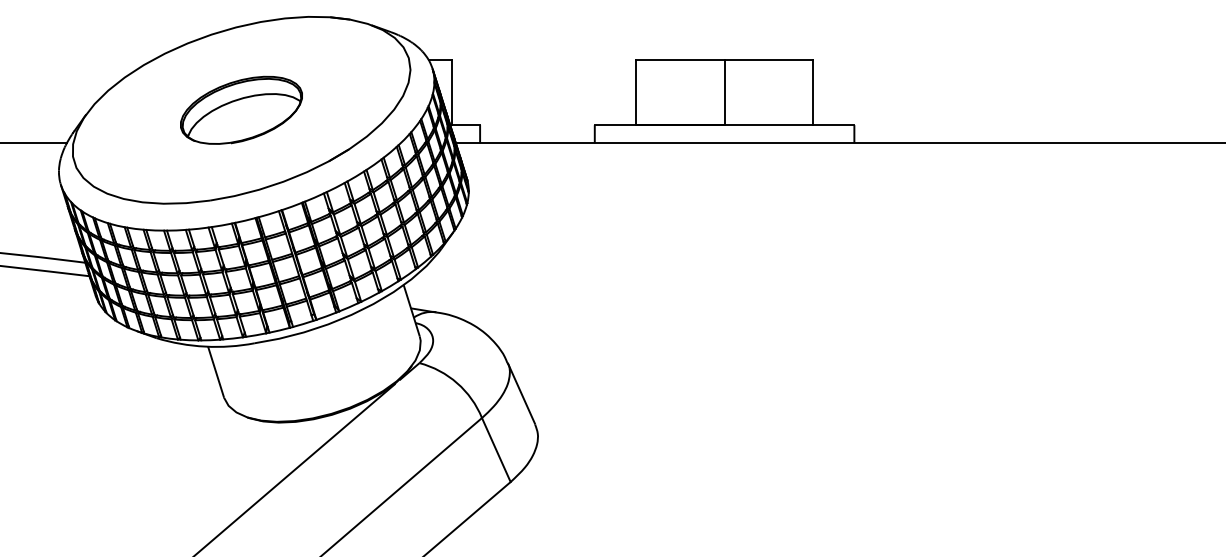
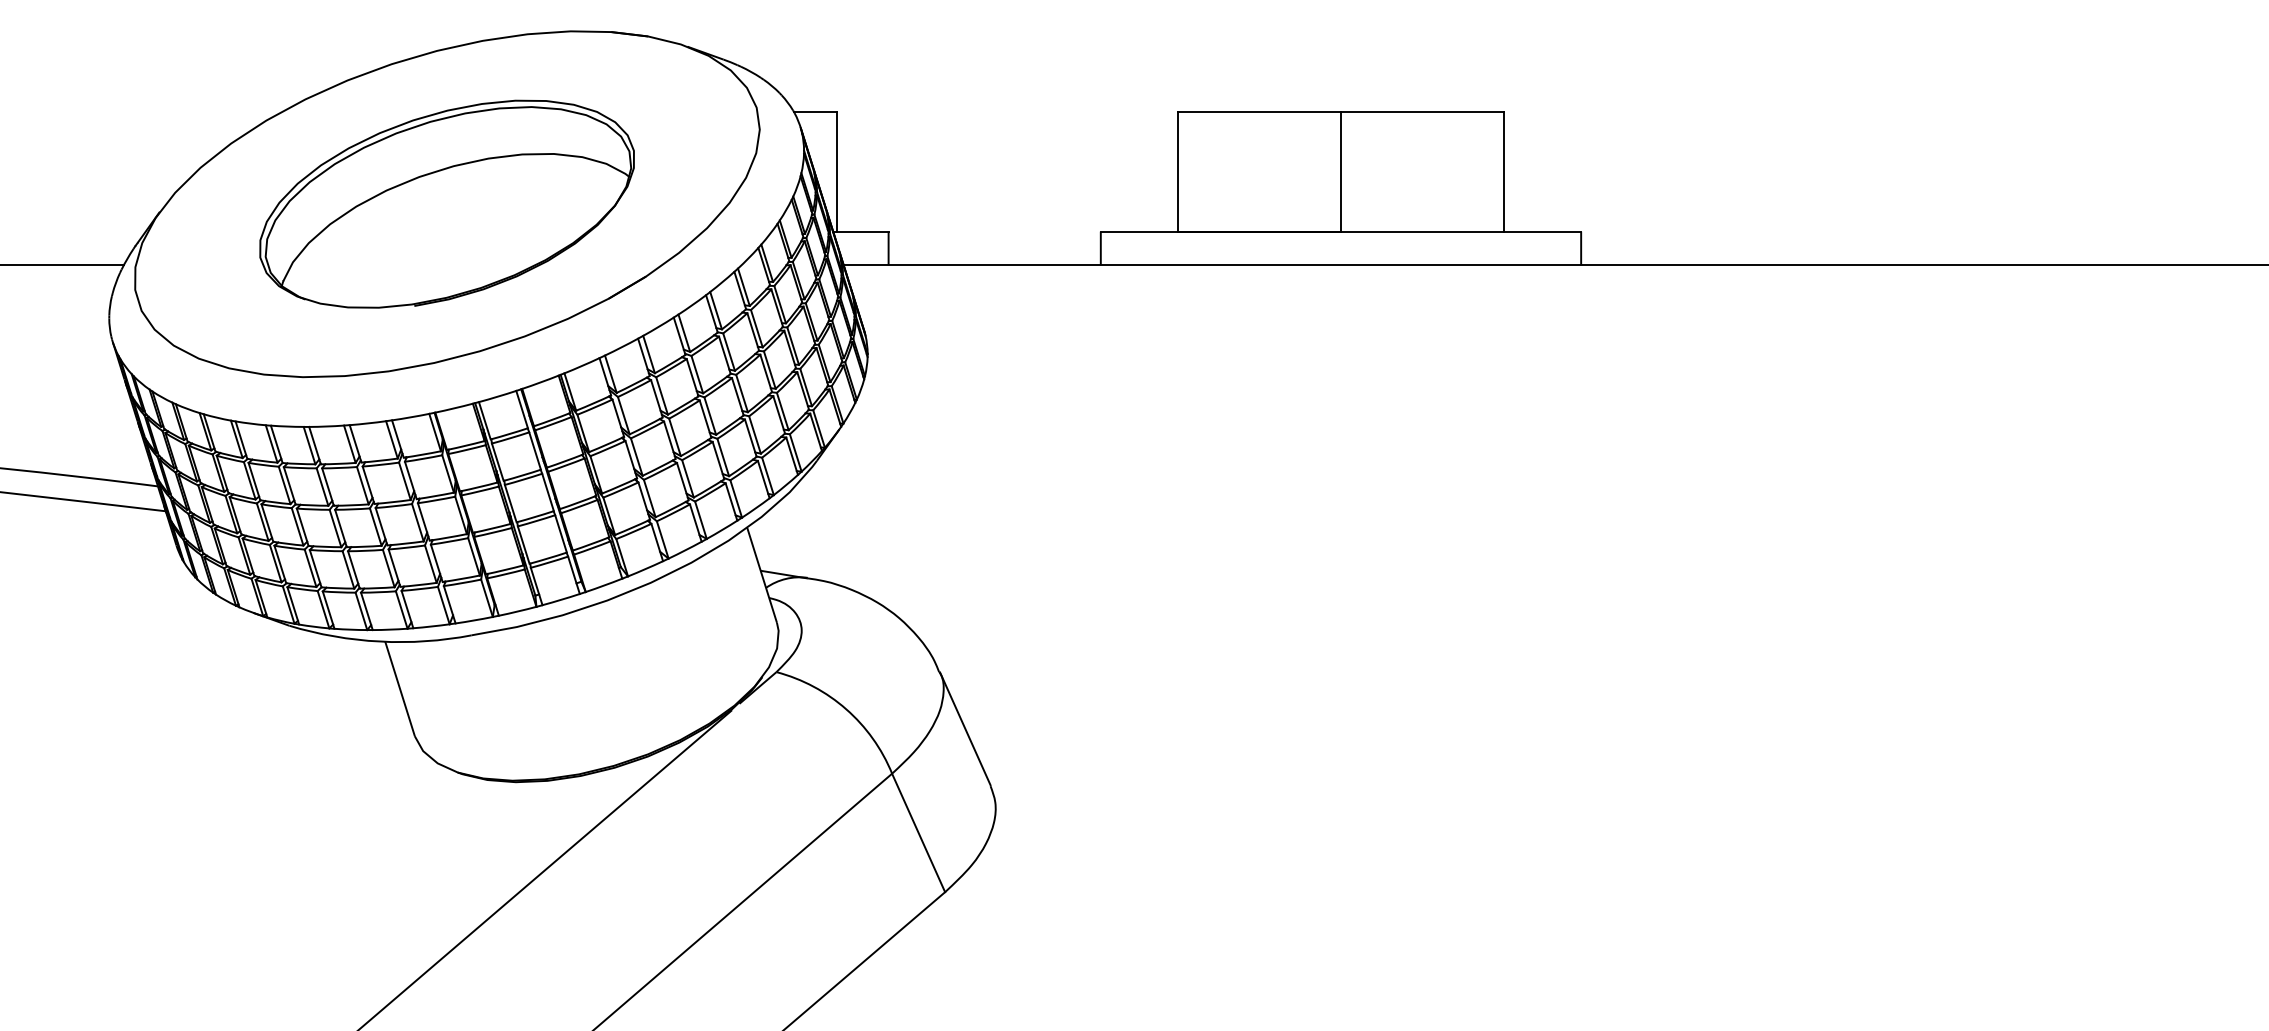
part: (241, 110) -> (447, 204), size x1.67

